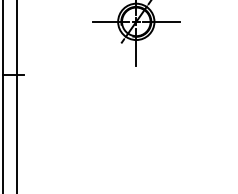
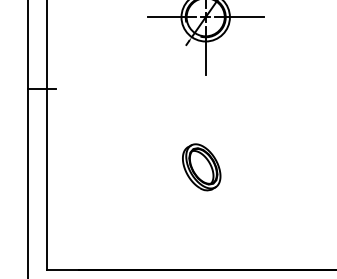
part: (133, 134) -> (201, 167), added

